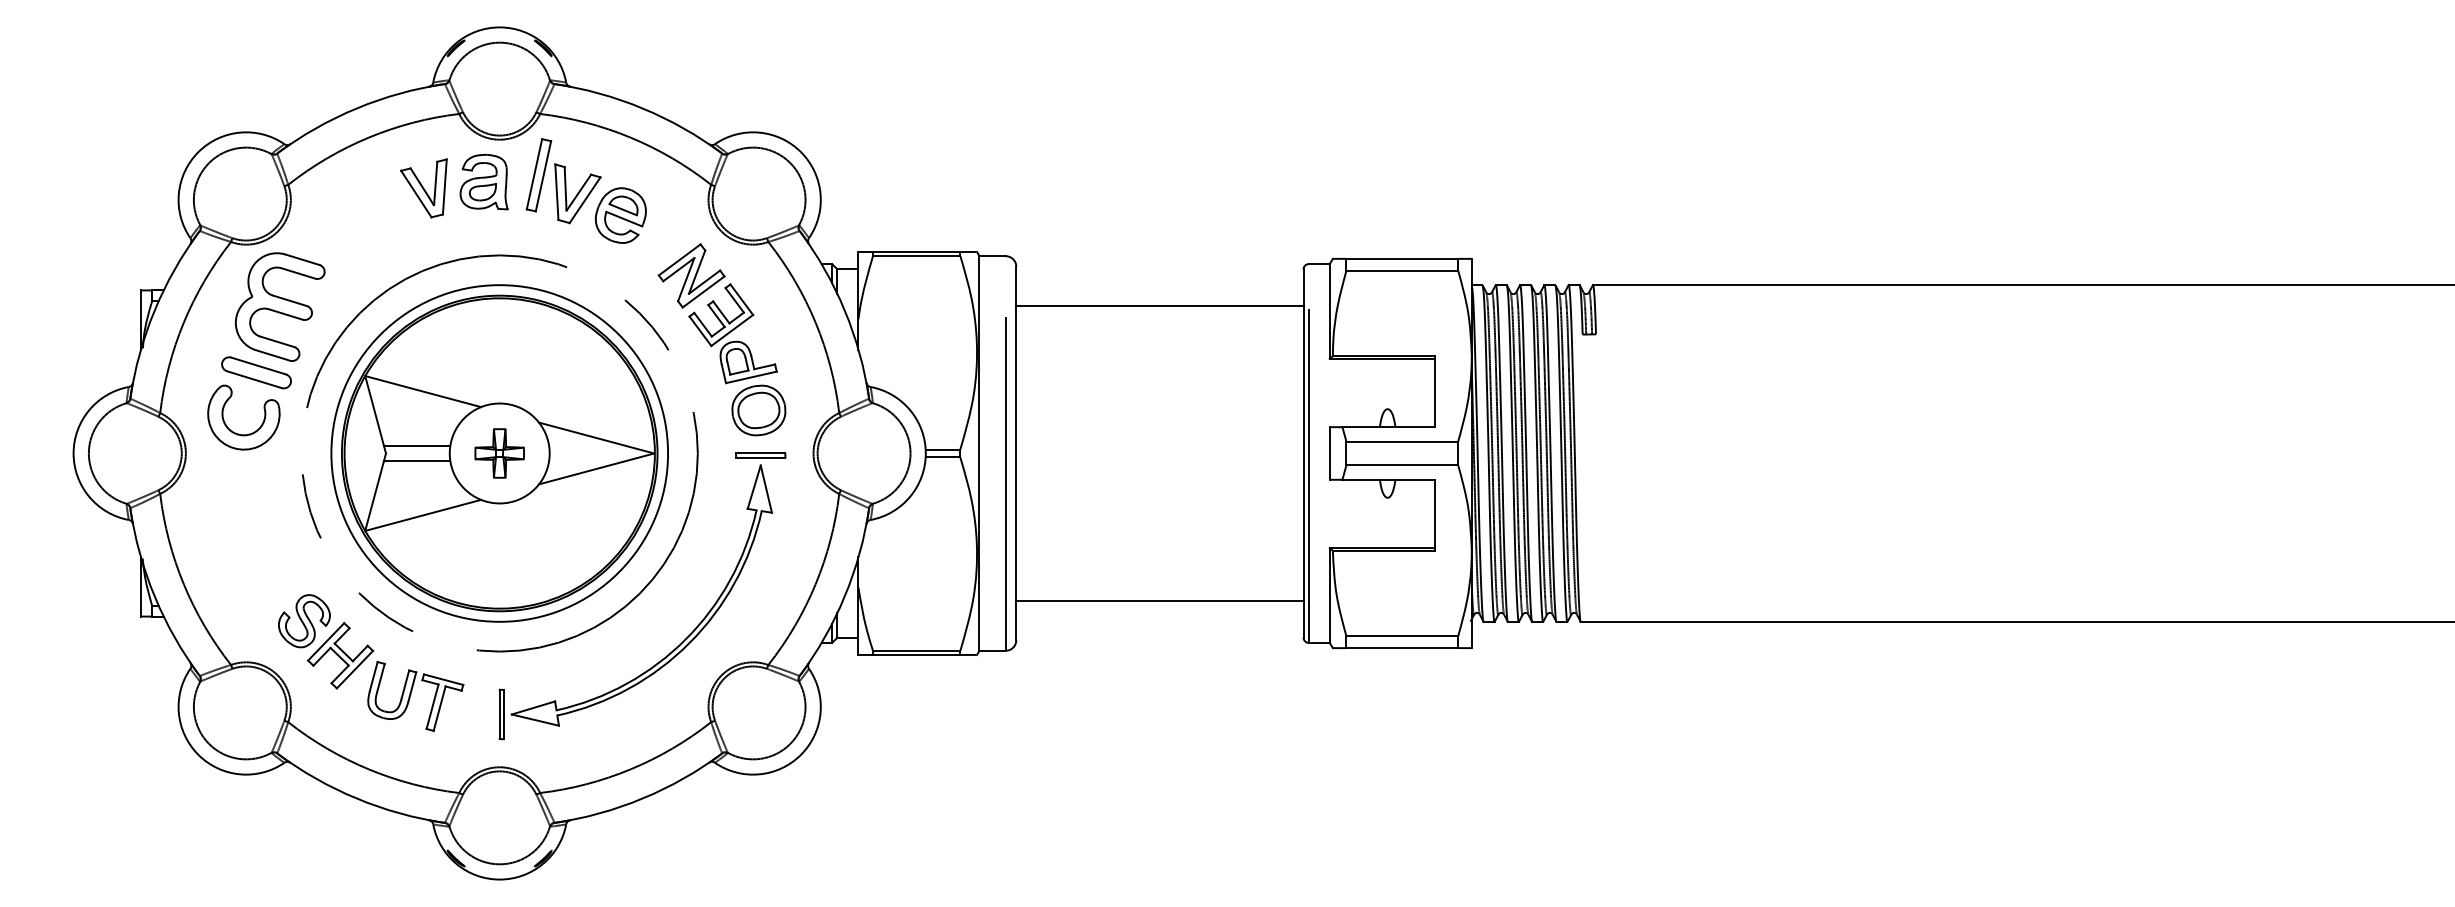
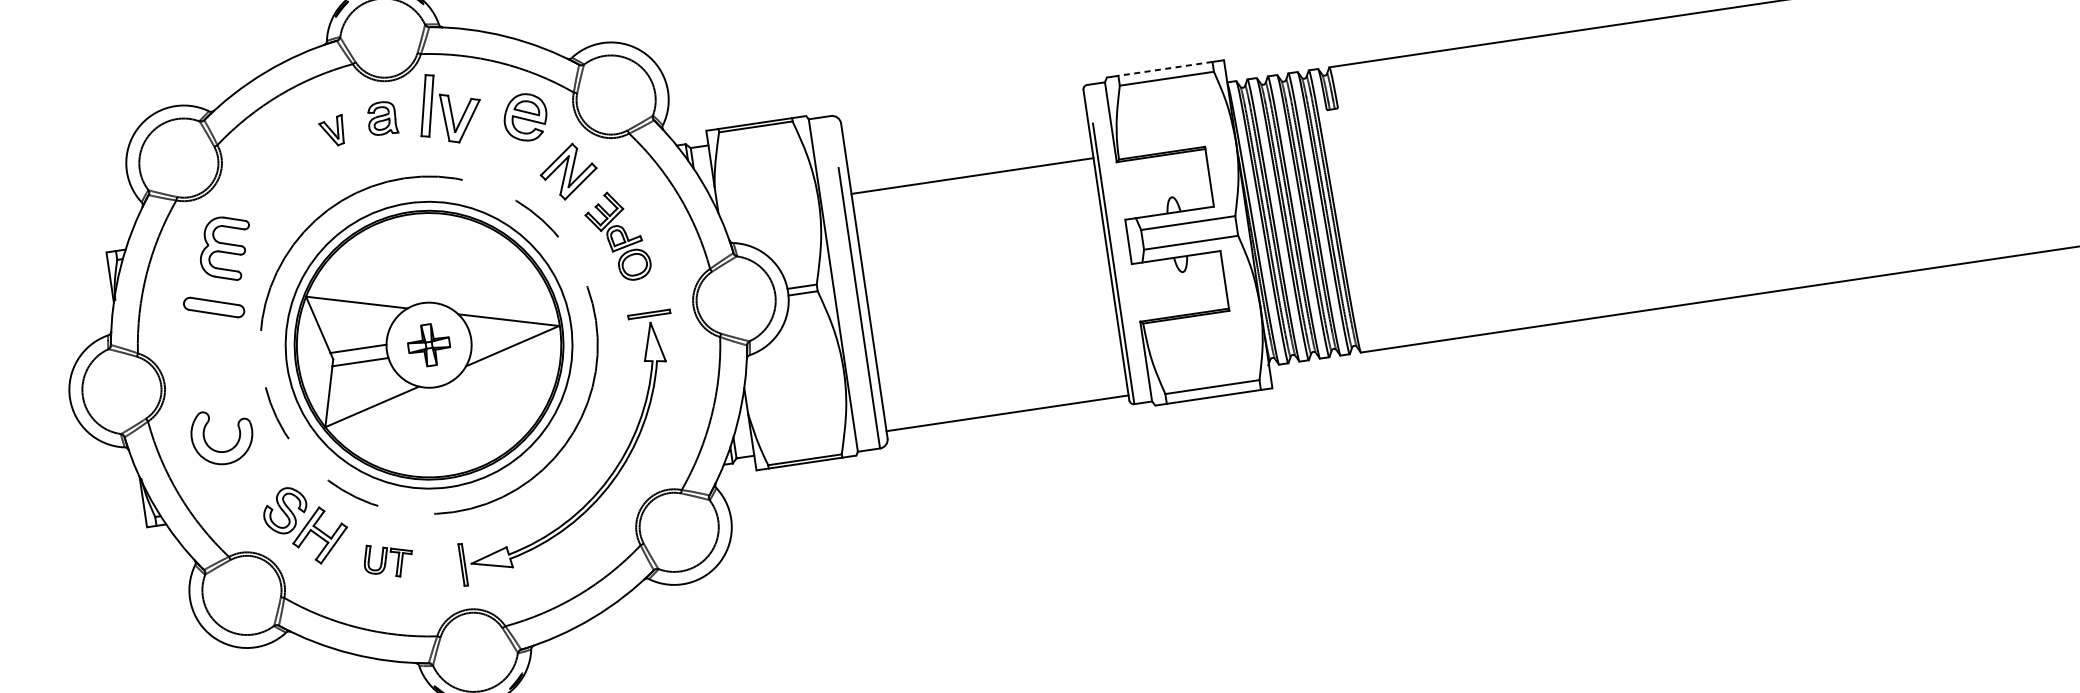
part: (483, 182) -> (381, 118), size x0.7
part: (423, 188) -> (331, 131), size x0.6
part: (620, 215) -> (525, 117), moved
line: (1402, 258) -> (1165, 68), solid -> dashed
part: (279, 306) -> (225, 248), size x0.7
line: (1159, 306) -> (972, 176), moved
part: (737, 359) -> (617, 236), size x0.7
part: (238, 433) -> (219, 451), moved
line: (1159, 600) -> (1007, 413), moved
part: (415, 696) -> (388, 560), size x0.6

